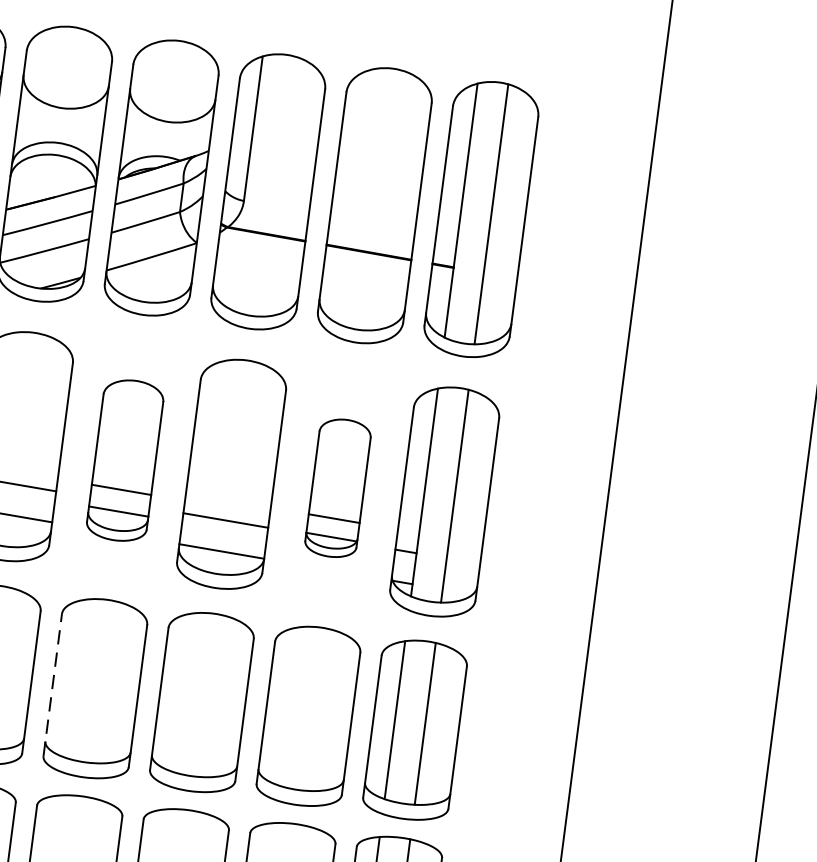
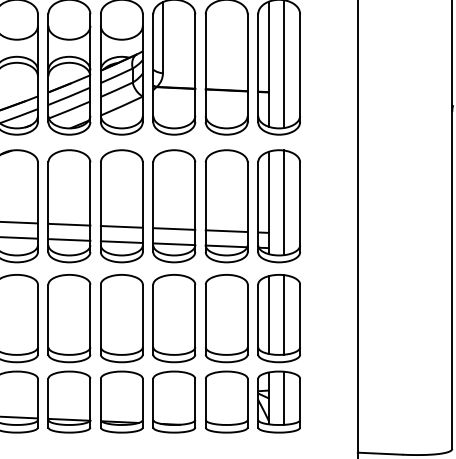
part: (124, 460) -> (121, 206), size x1.43
part: (337, 488) -> (226, 206), size x1.67
line: (52, 684) -> (100, 319), dashed -> solid

